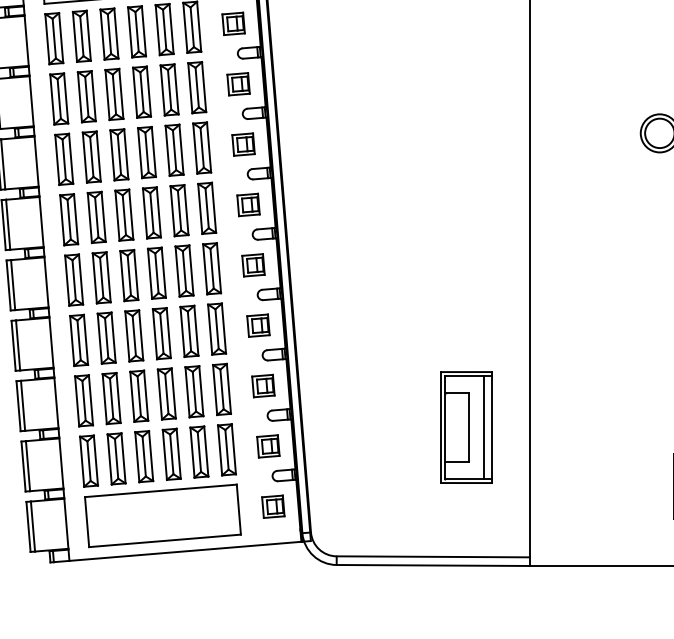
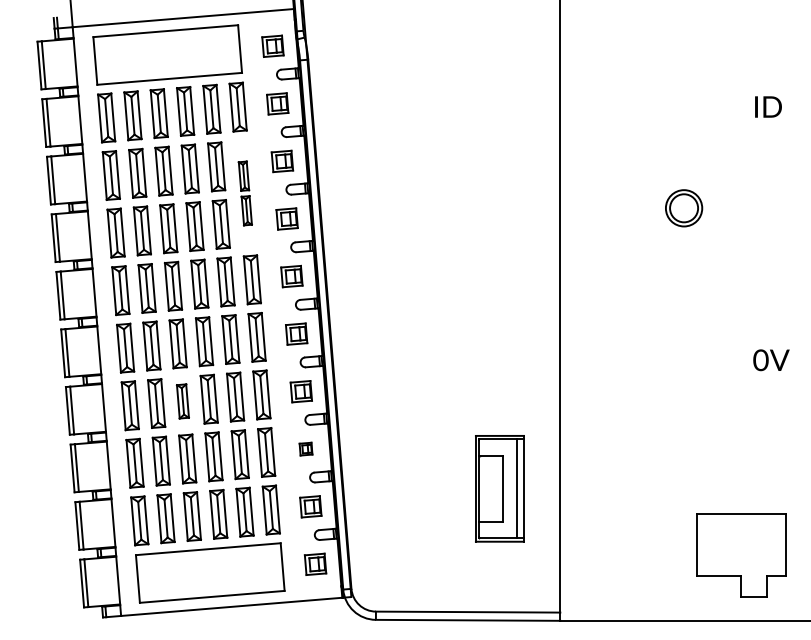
part: (199, 117) -> (245, 193), size x0.6
part: (133, 335) -> (182, 401), size x0.7
part: (262, 385) -> (305, 448), size x0.6

